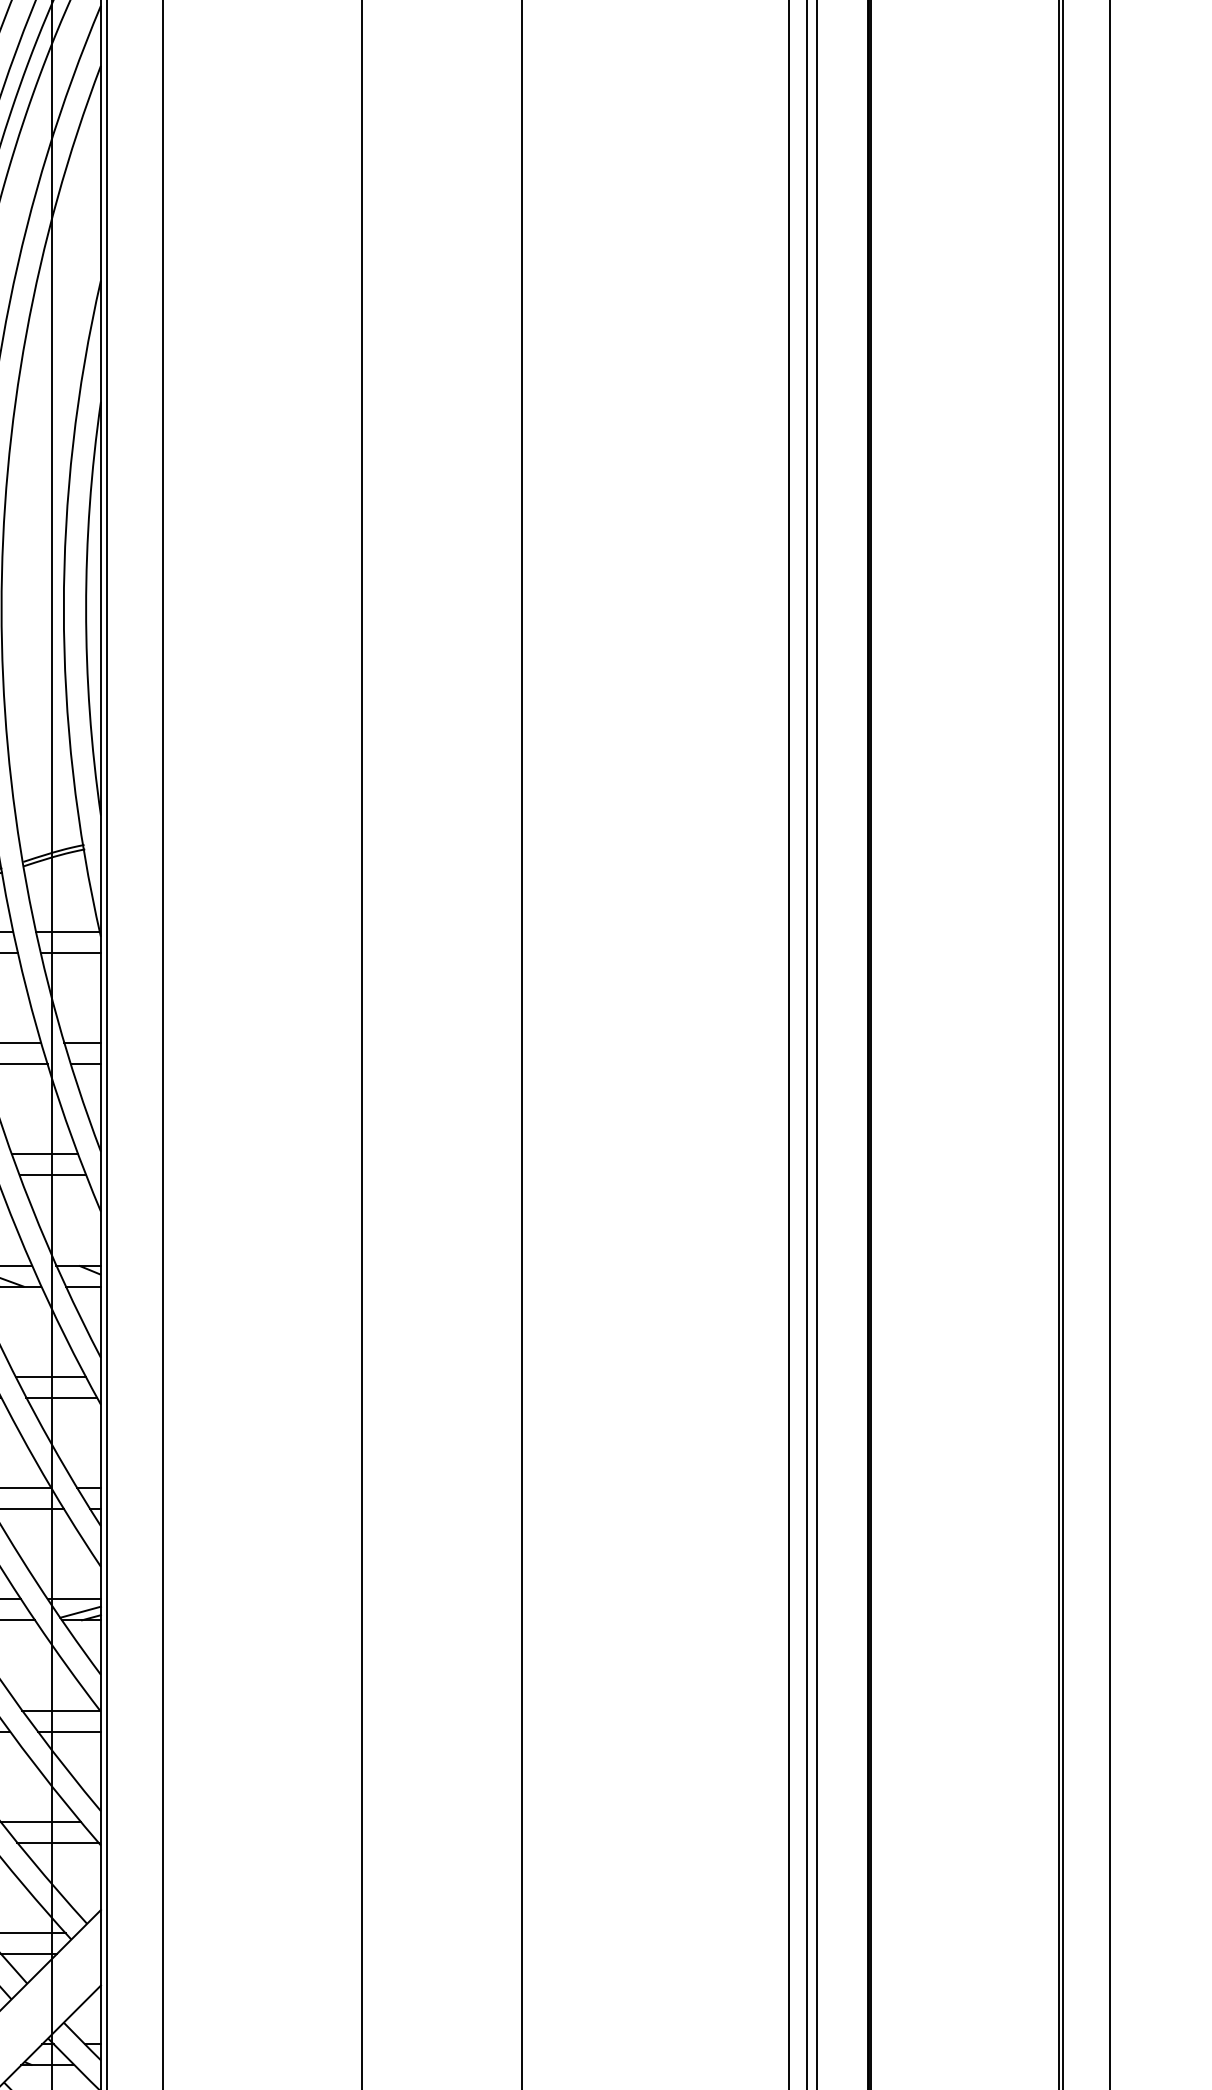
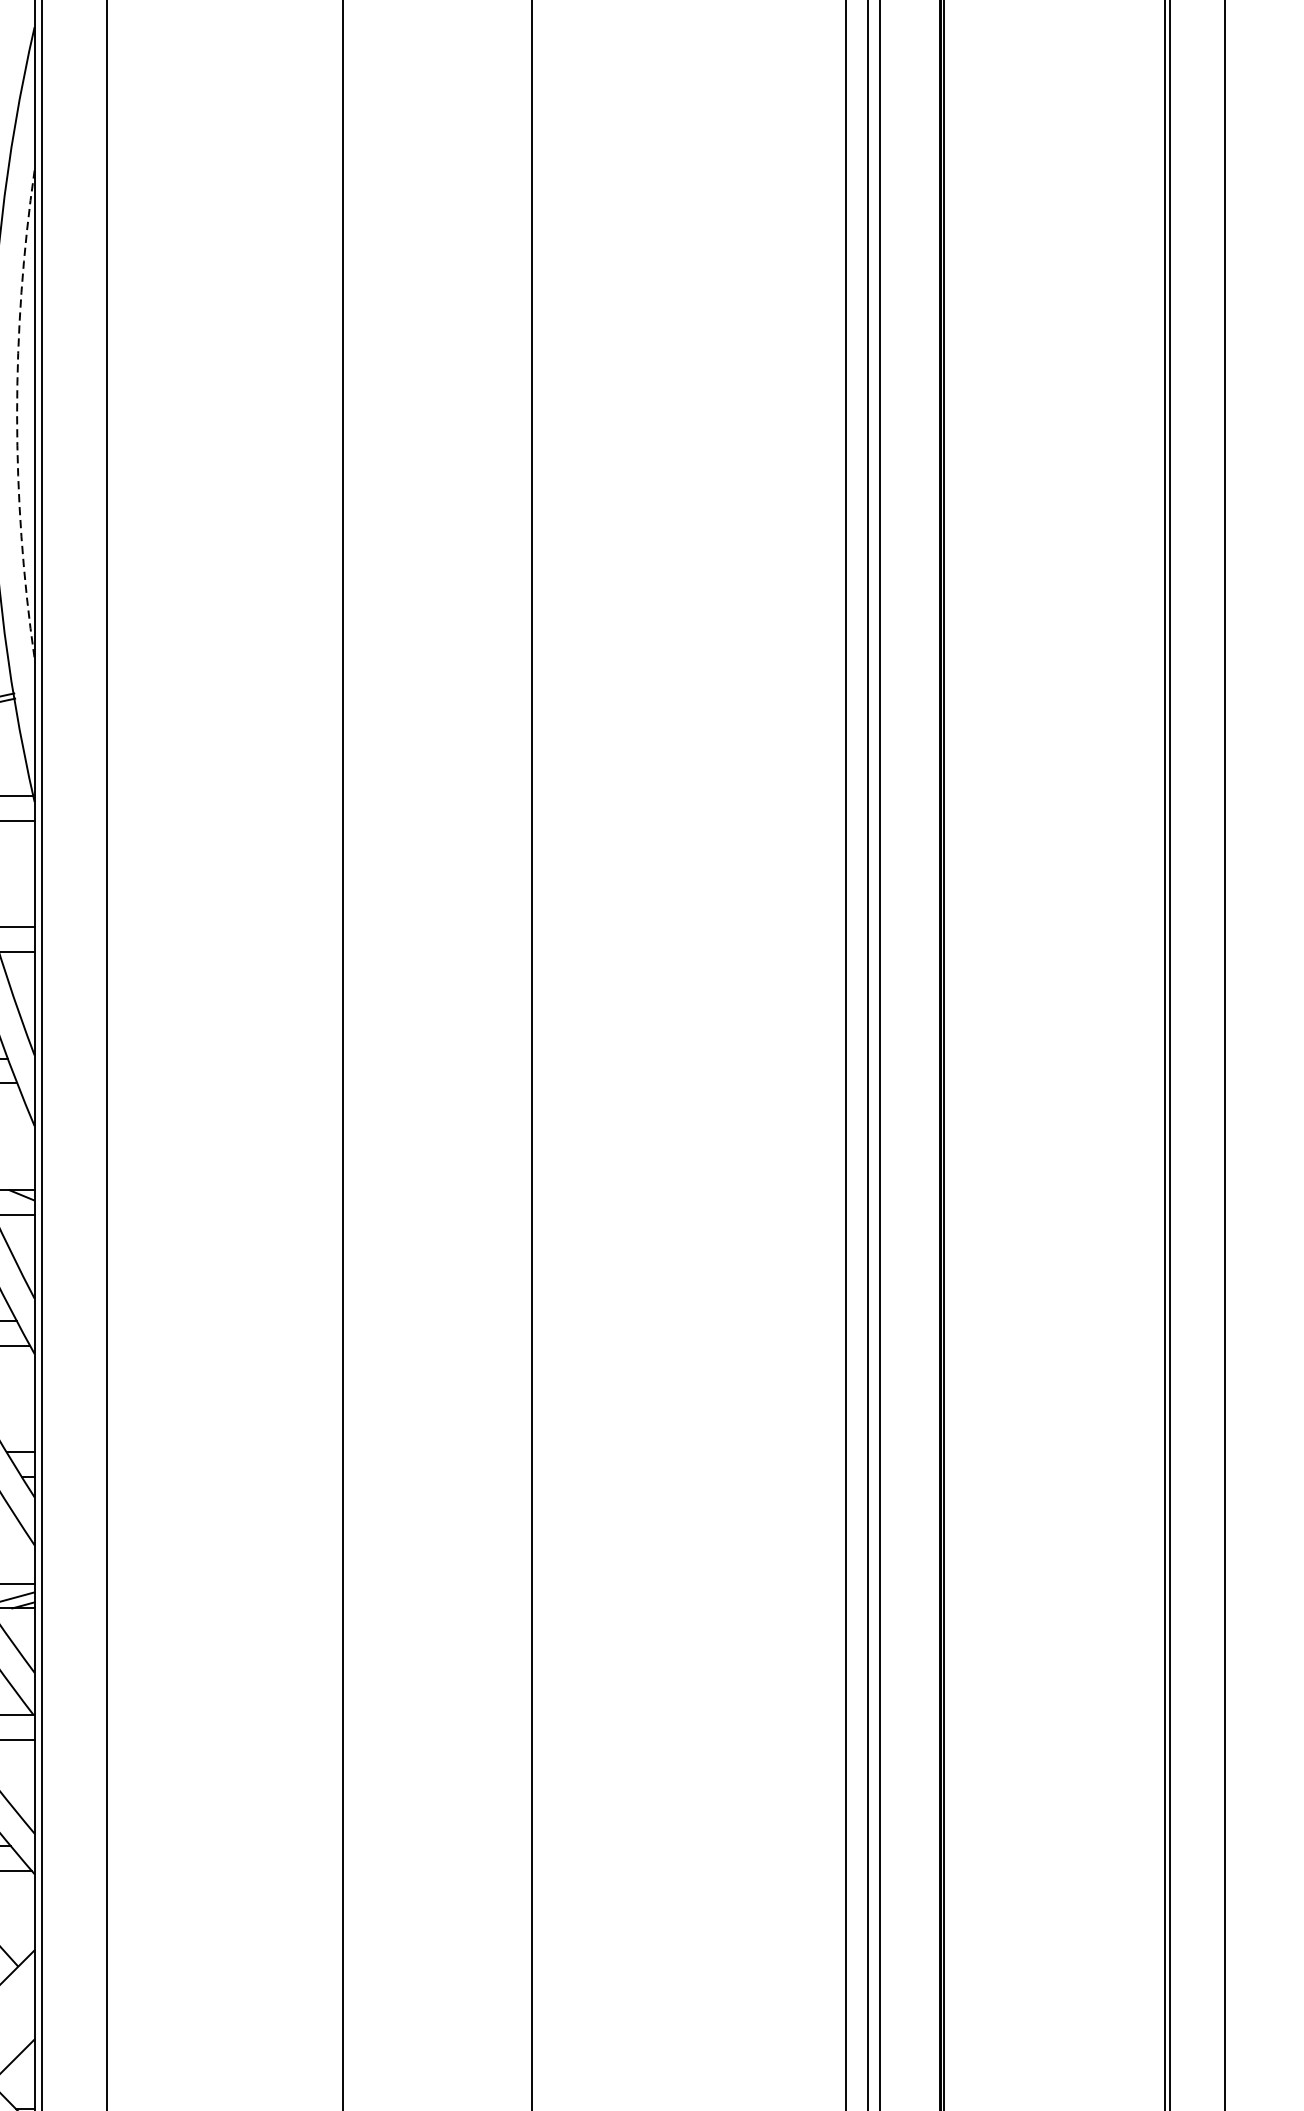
arc: (86, 608) -> (17, 414), solid -> dashed

